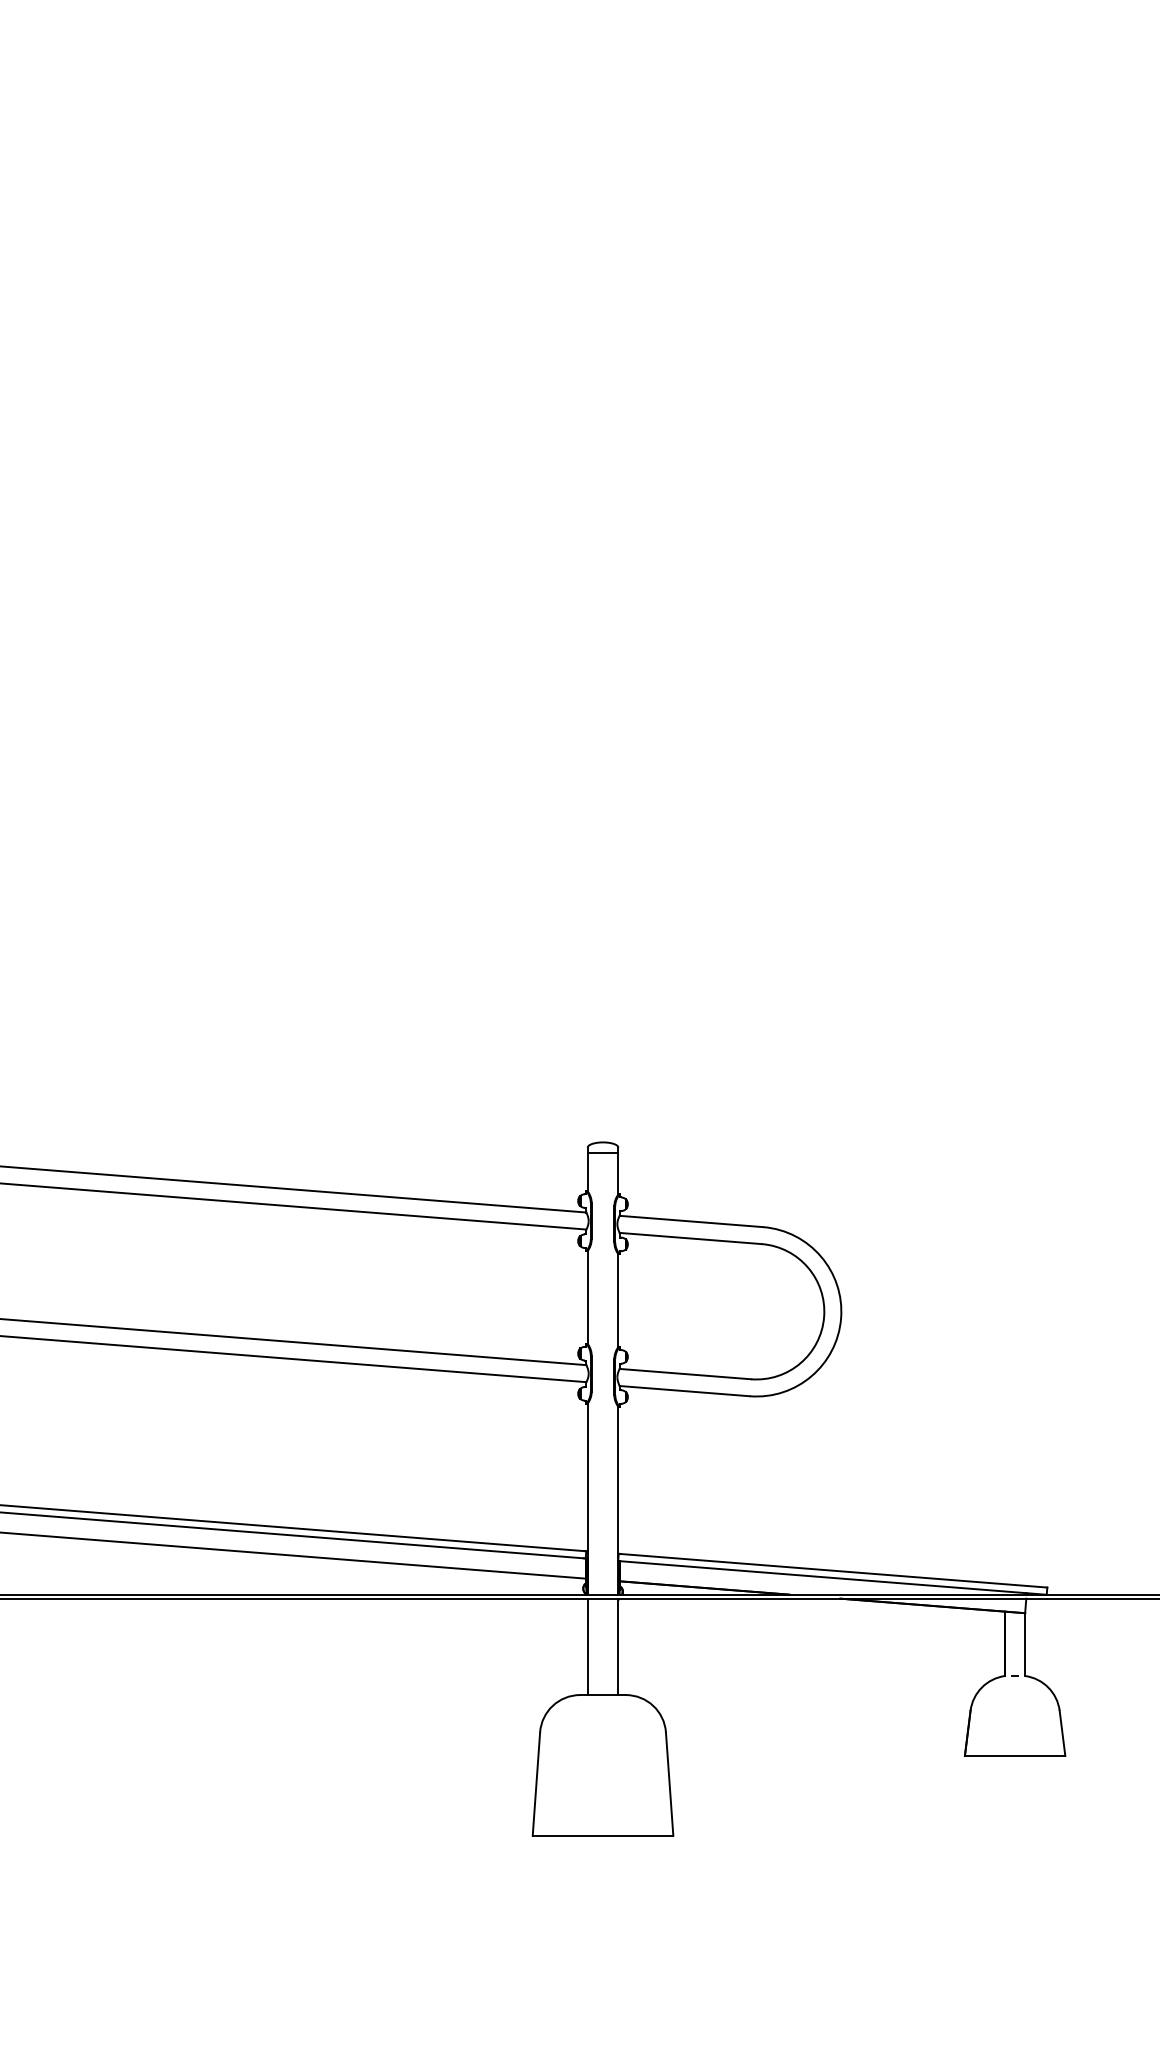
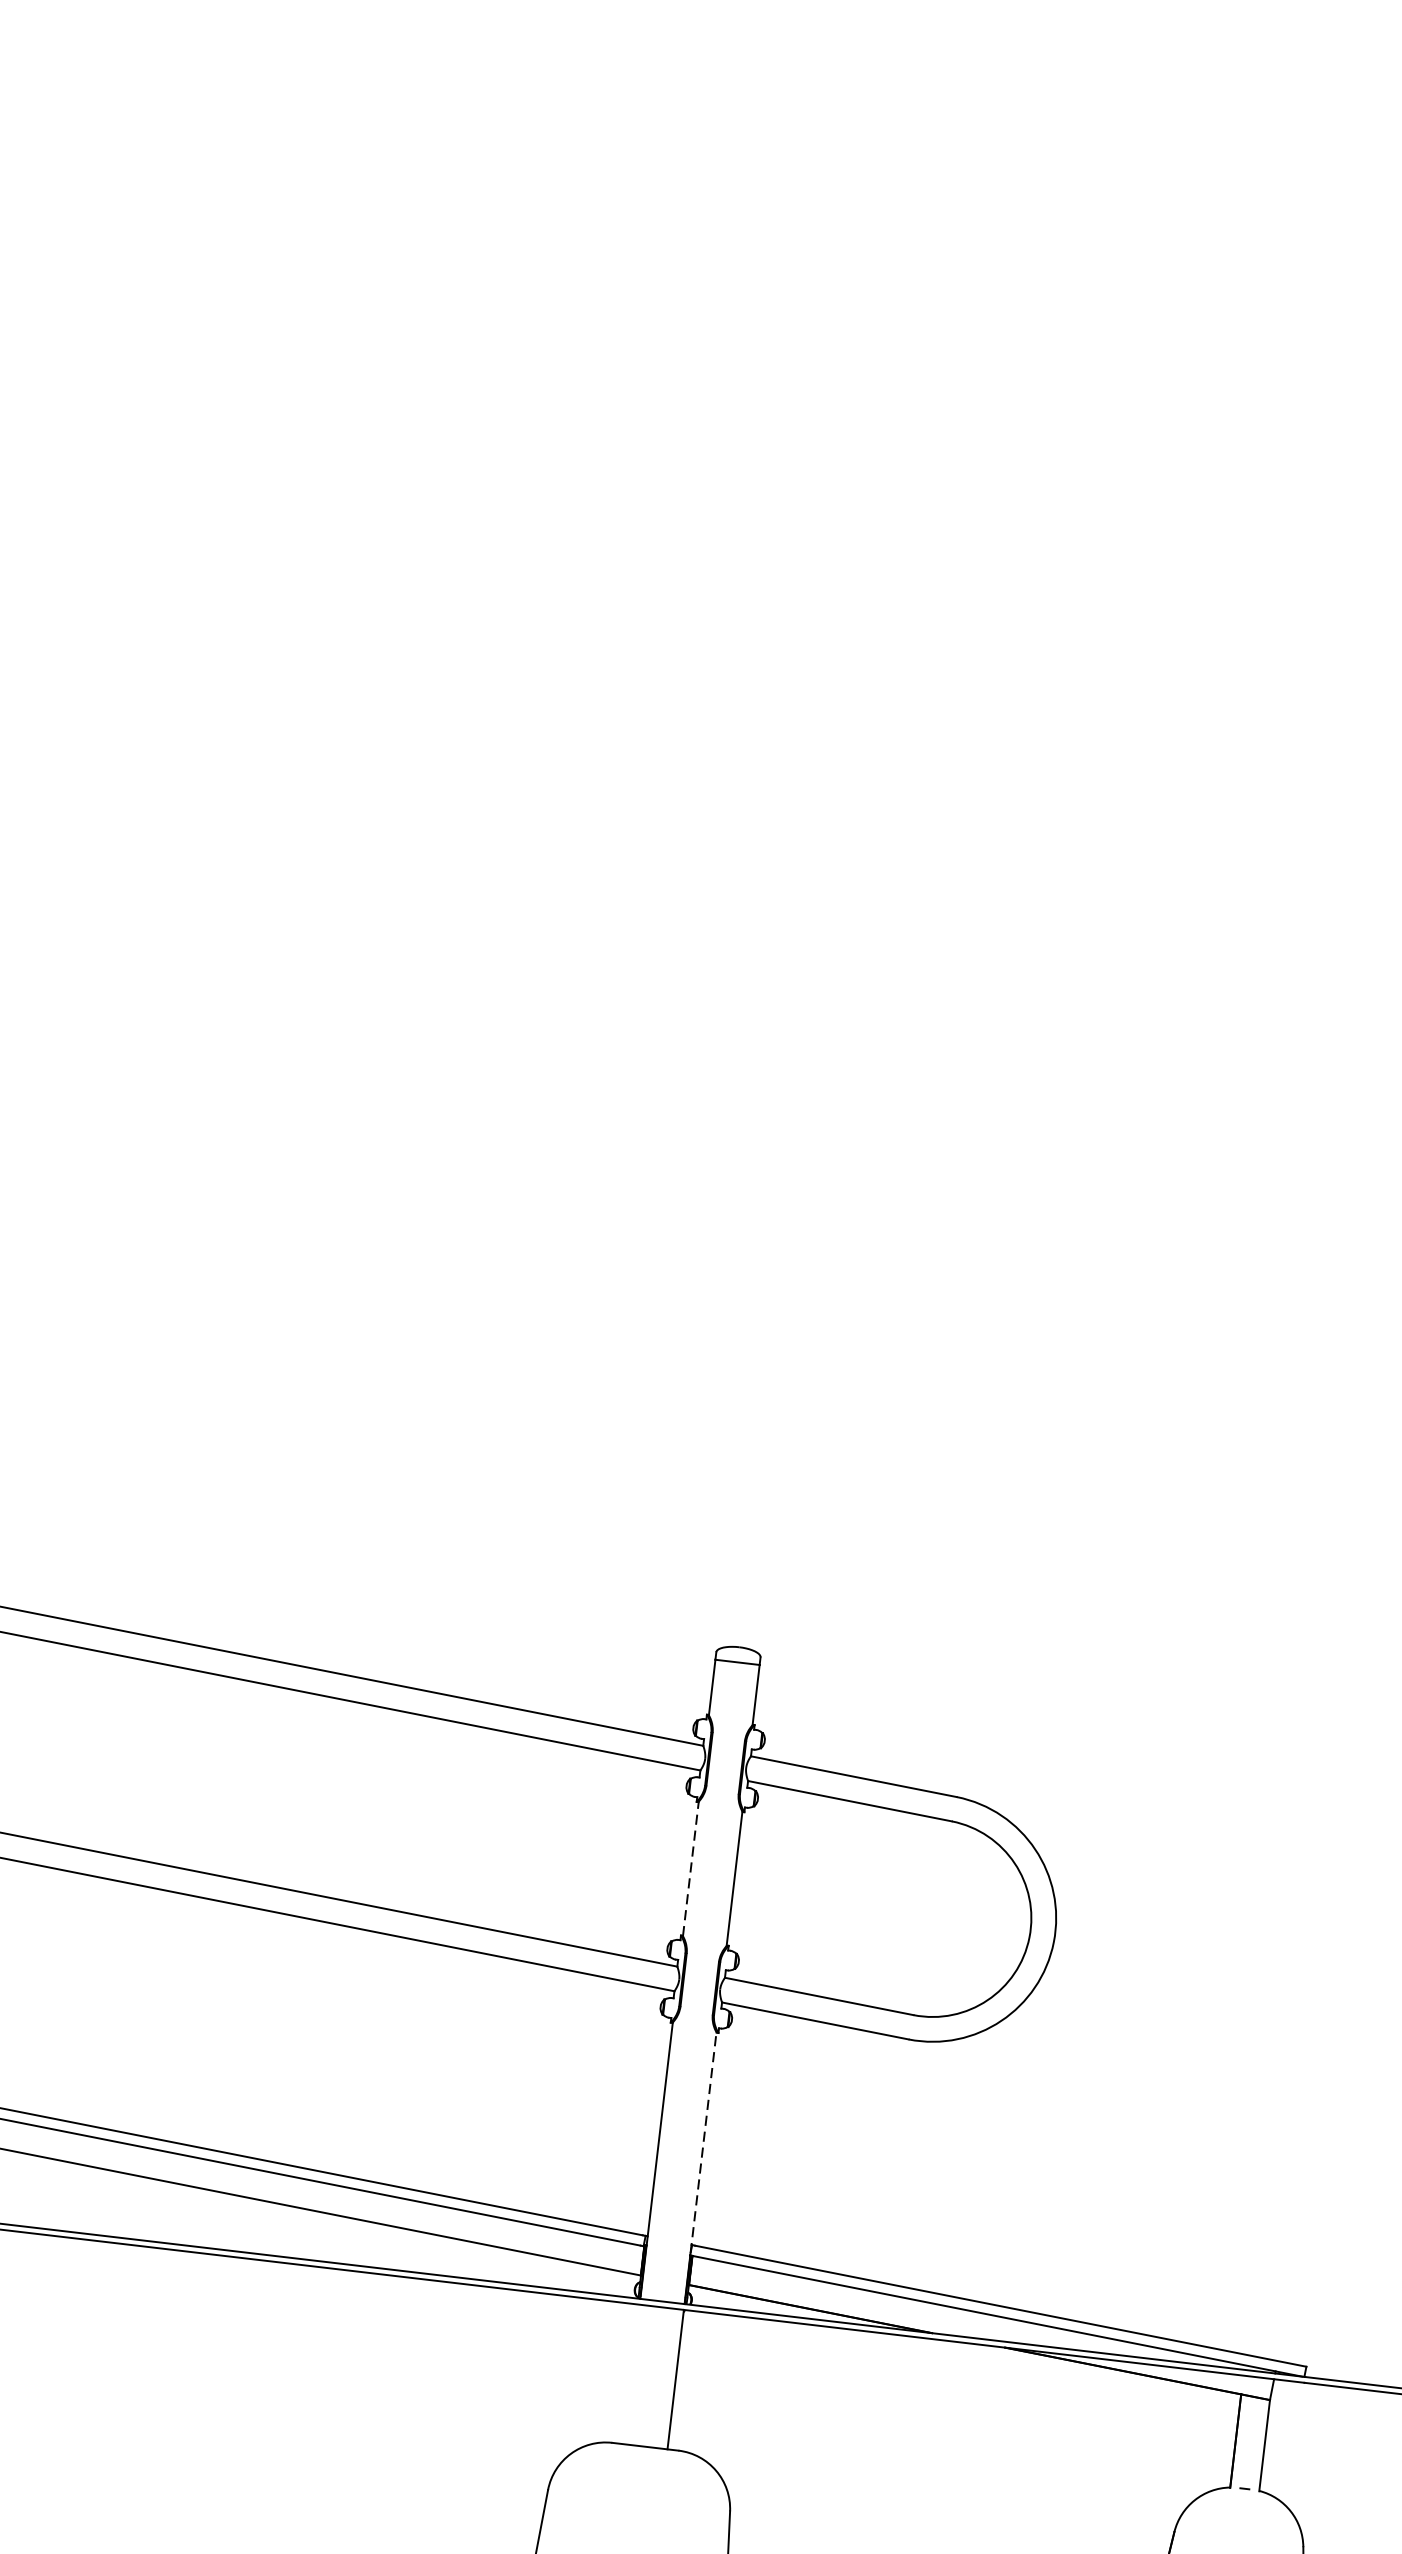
line: (587, 1296) -> (690, 1867), solid -> dashed
line: (618, 1482) -> (703, 2141), solid -> dashed
line: (587, 1646) -> (631, 2373), removed

